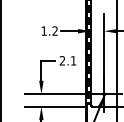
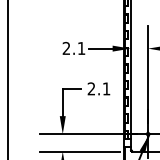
text: (49, 30) -> (73, 47), 1.2 -> 2.1

